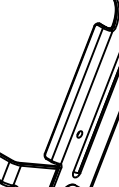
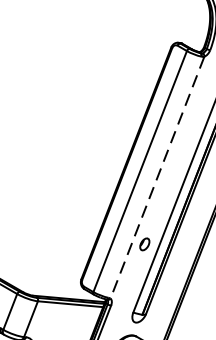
line: (86, 98) -> (157, 179), solid -> dashed

